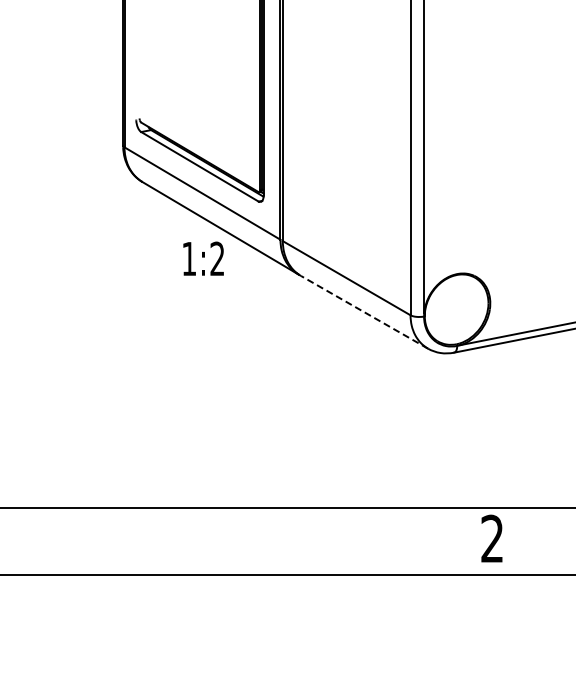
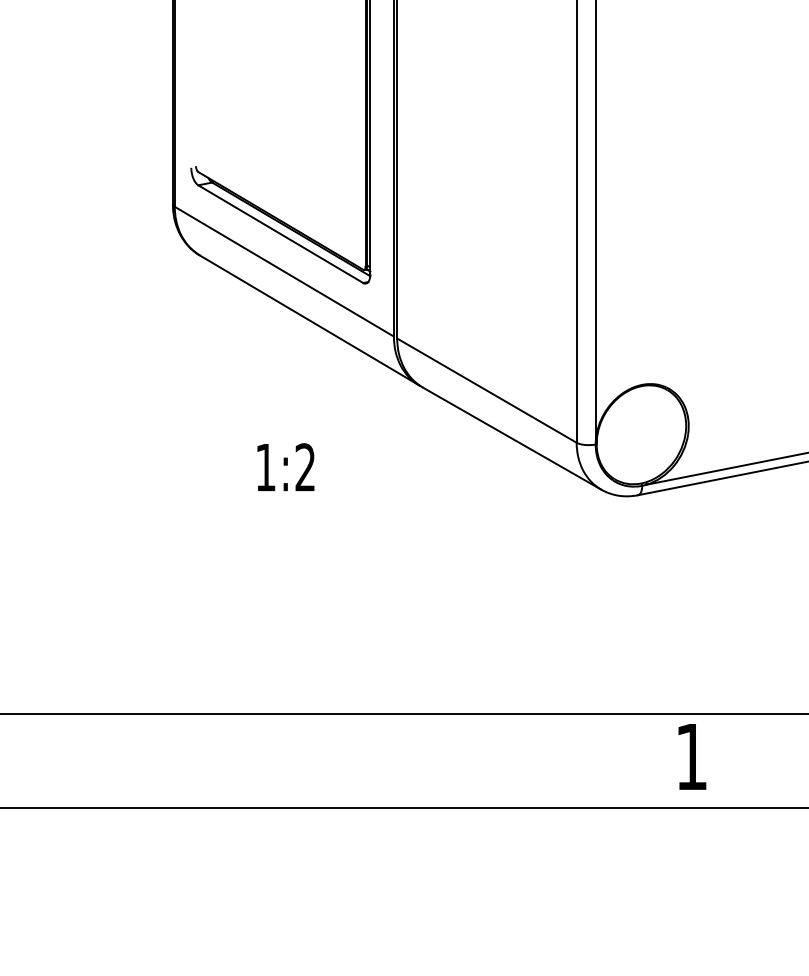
text: (203, 258) -> (285, 466), moved
line: (364, 312) -> (511, 438), dashed -> solid
text: (491, 538) -> (690, 756), 2 -> 1

